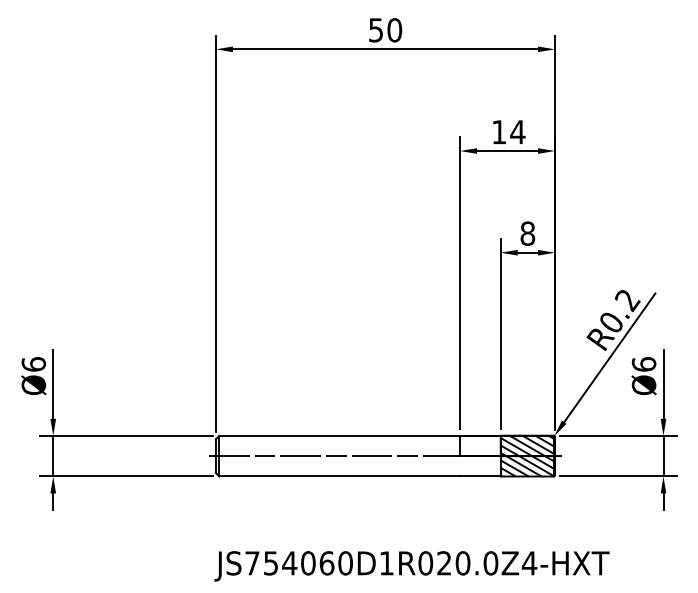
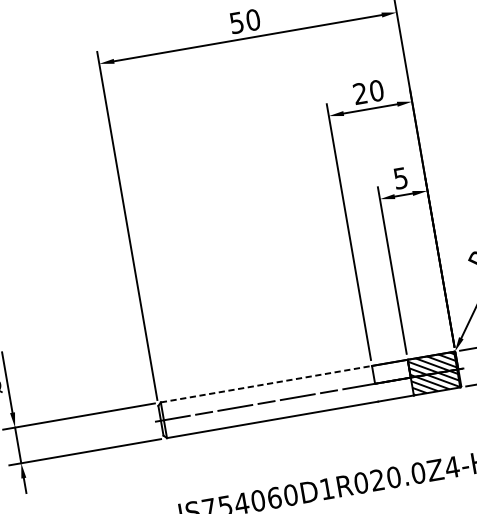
text: (508, 132) -> (368, 92), 14 -> 20
text: (527, 233) -> (400, 178), 8 -> 5
line: (340, 435) -> (267, 383), solid -> dashed

